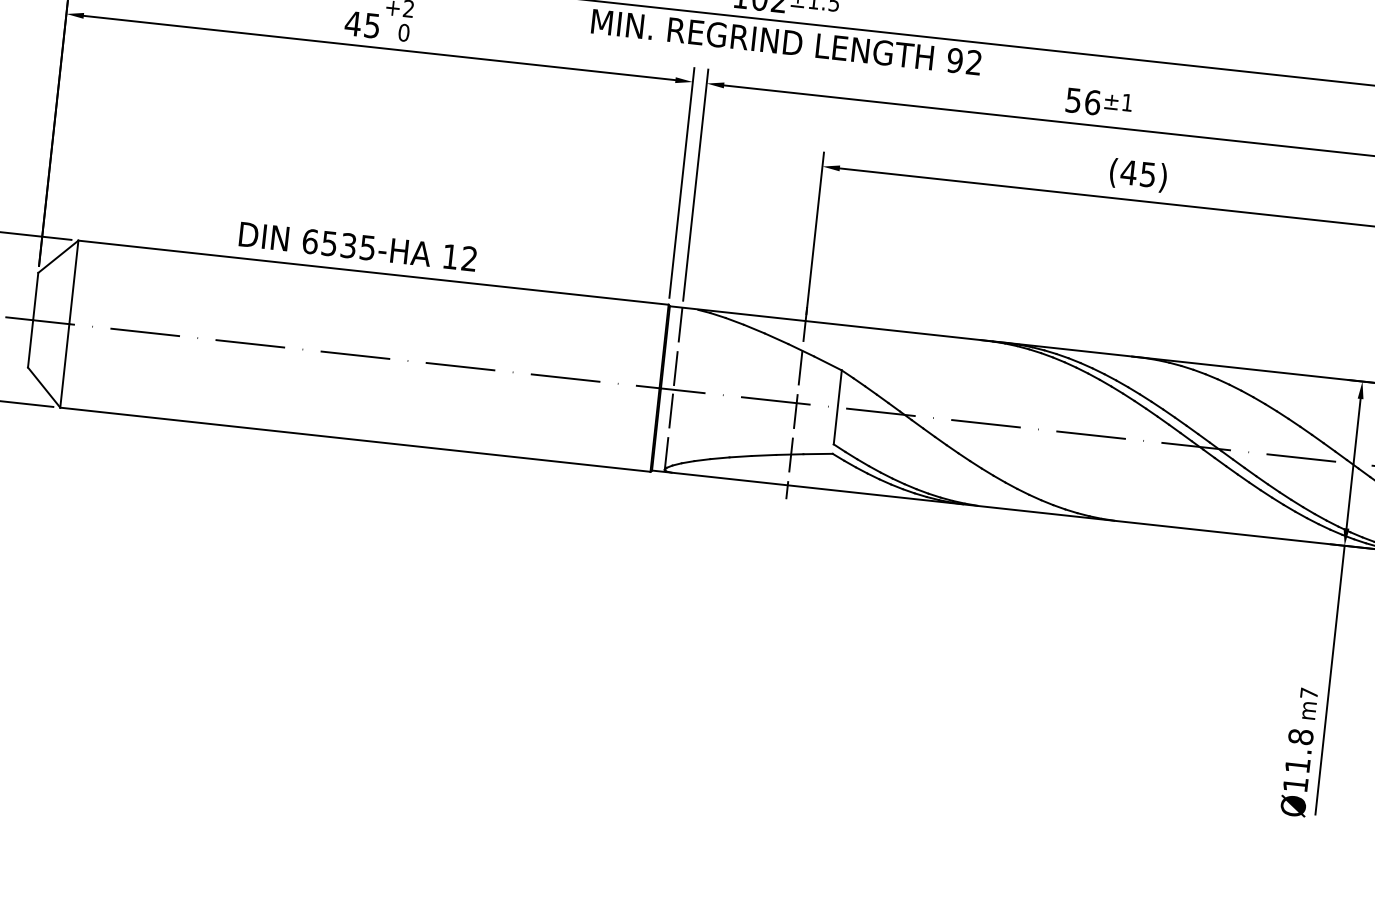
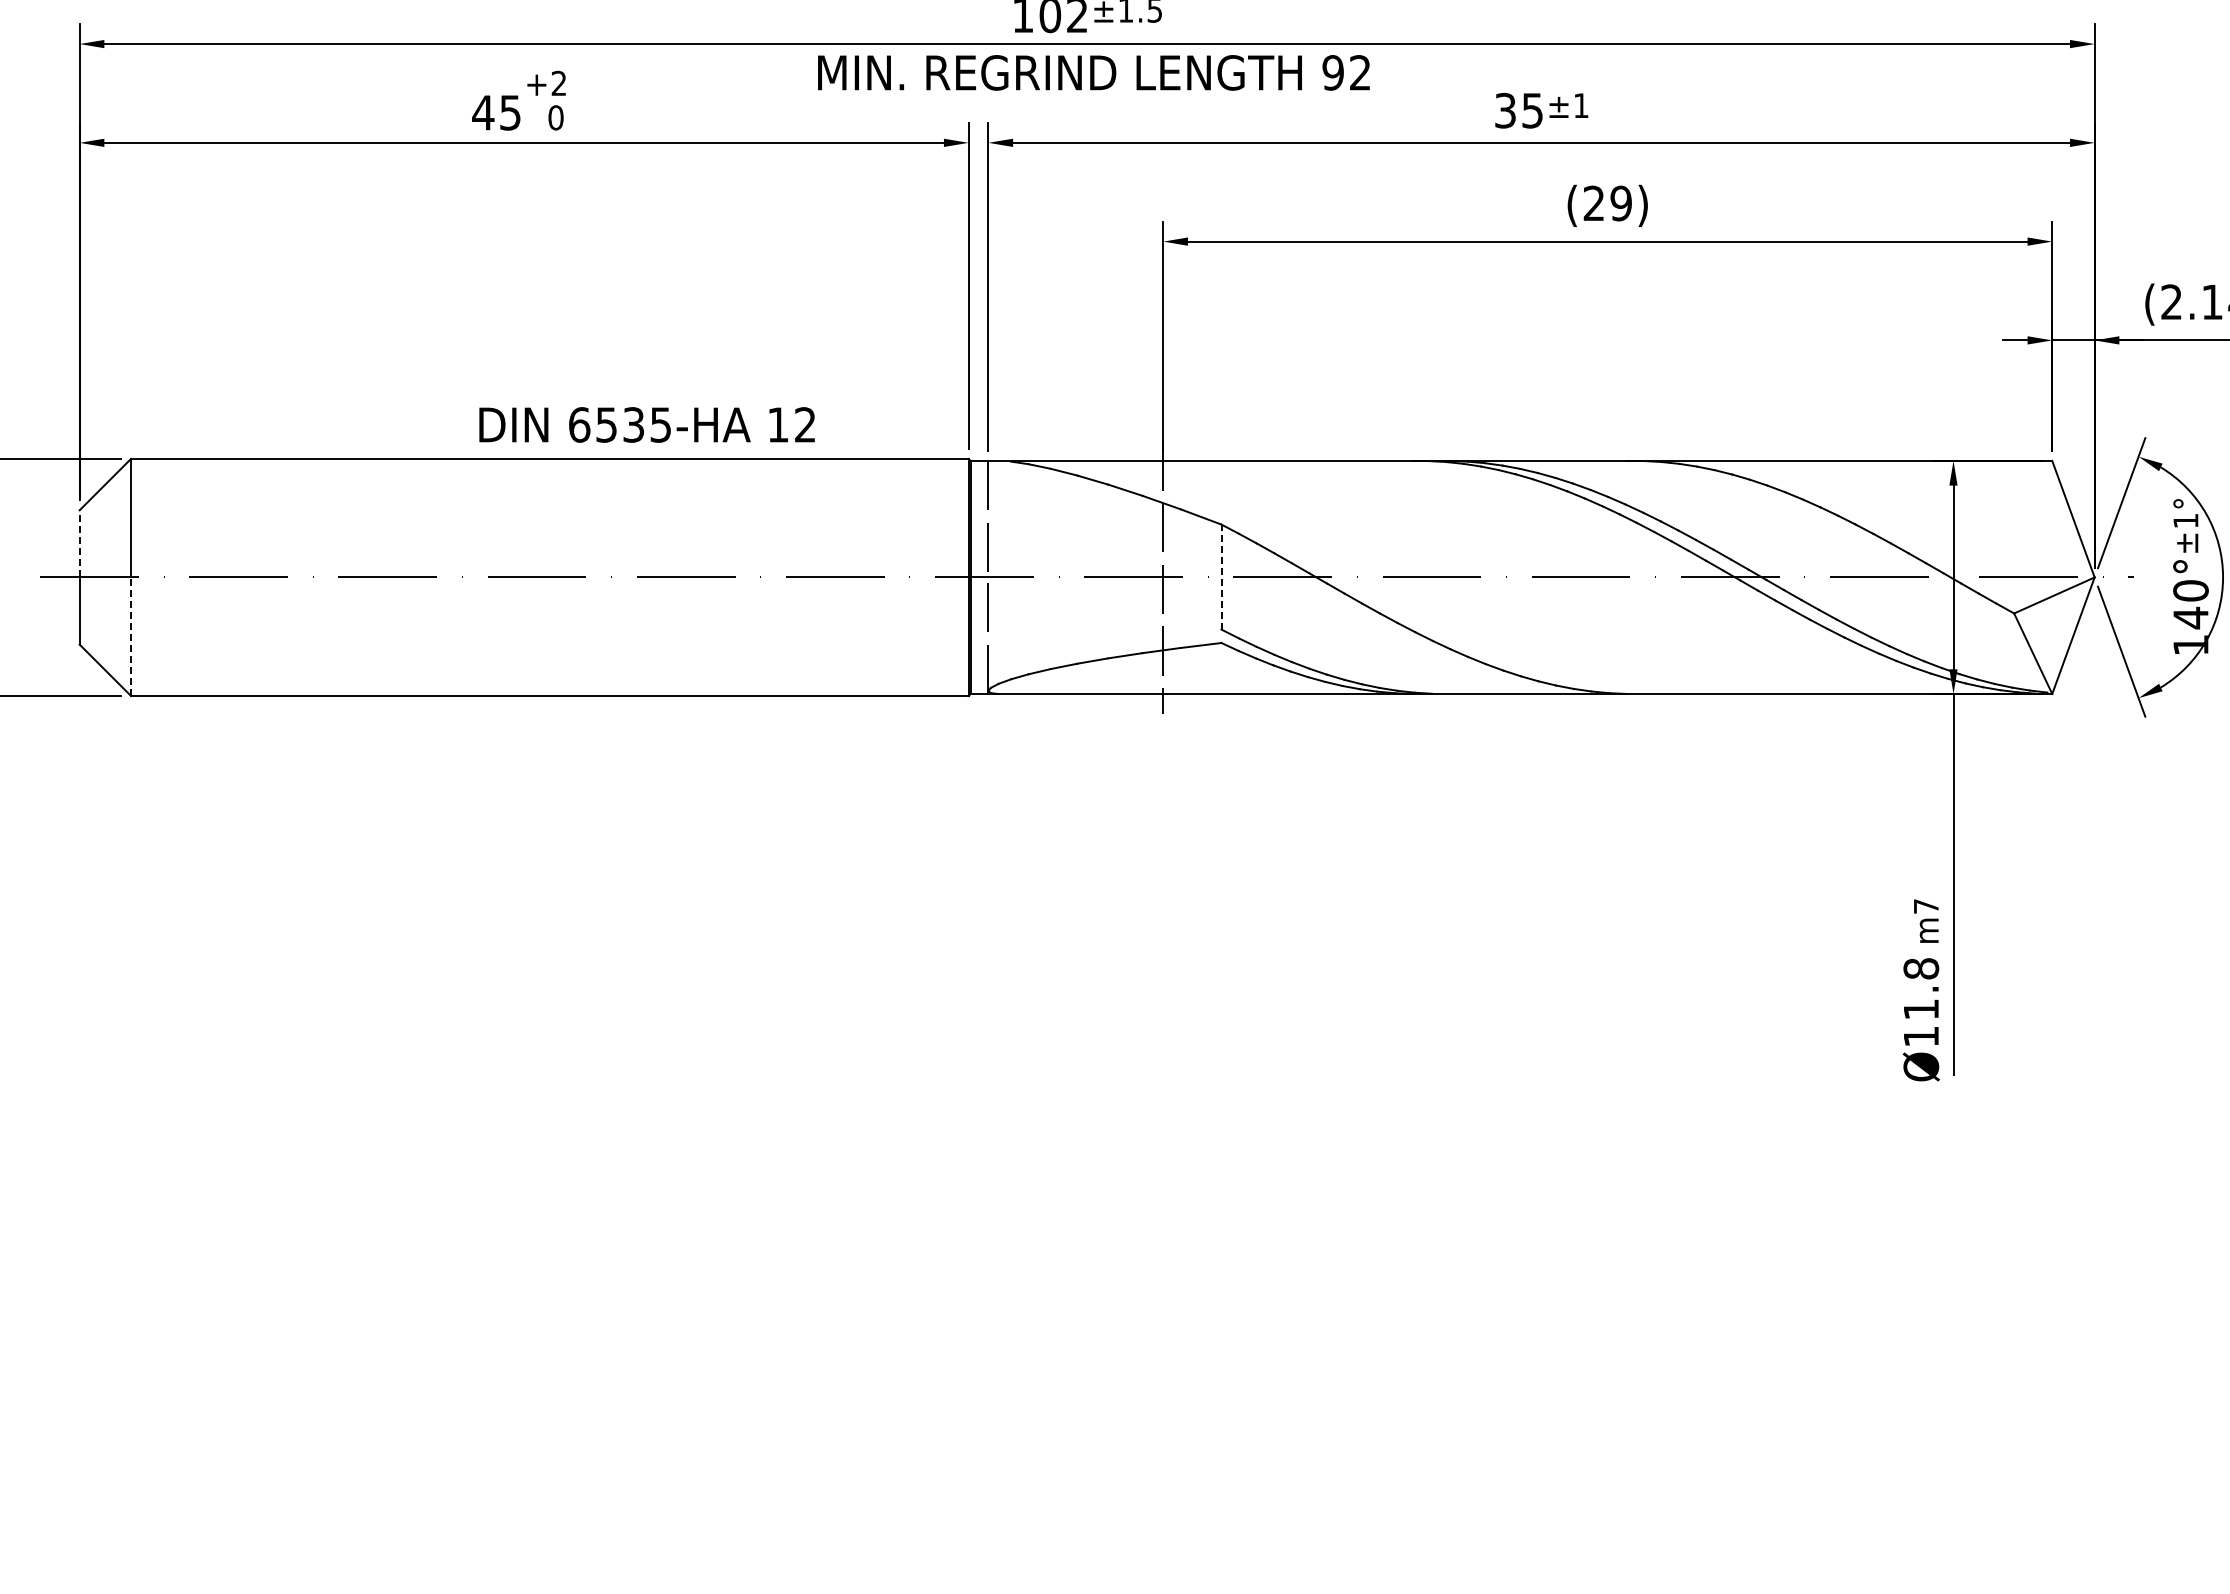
text: (1083, 101) -> (1519, 110), 56 -> 35
text: (1137, 173) -> (1606, 203), (45) -> (29)
text: (357, 246) -> (646, 424), moved
line: (35, 296) -> (79, 543), solid -> dashed
line: (65, 365) -> (131, 636), solid -> dashed
line: (837, 406) -> (1221, 576), solid -> dashed

